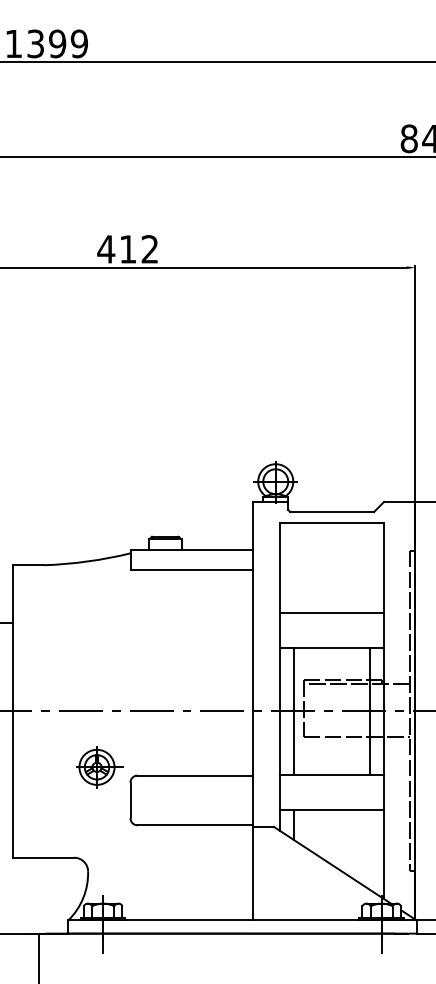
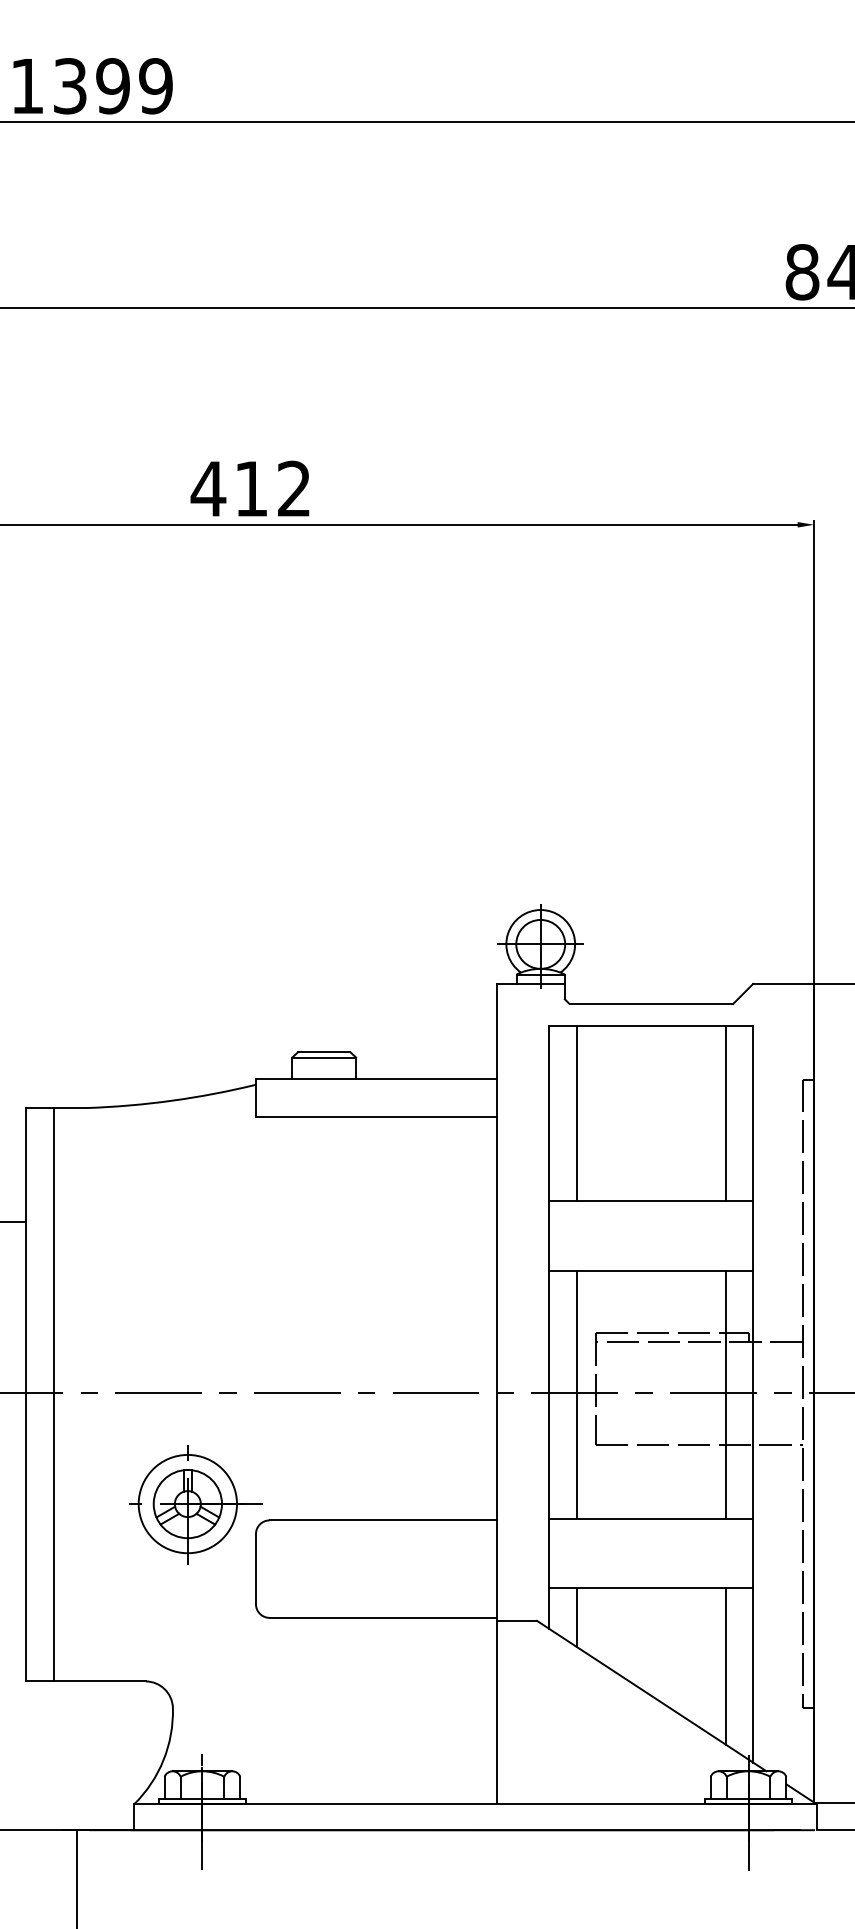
line: (294, 567) -> (577, 1112), added
line: (370, 567) -> (726, 1112), added
line: (27, 711) -> (54, 1394), added
part: (99, 767) -> (195, 1504), size x1.43
line: (370, 849) -> (726, 1665), added

